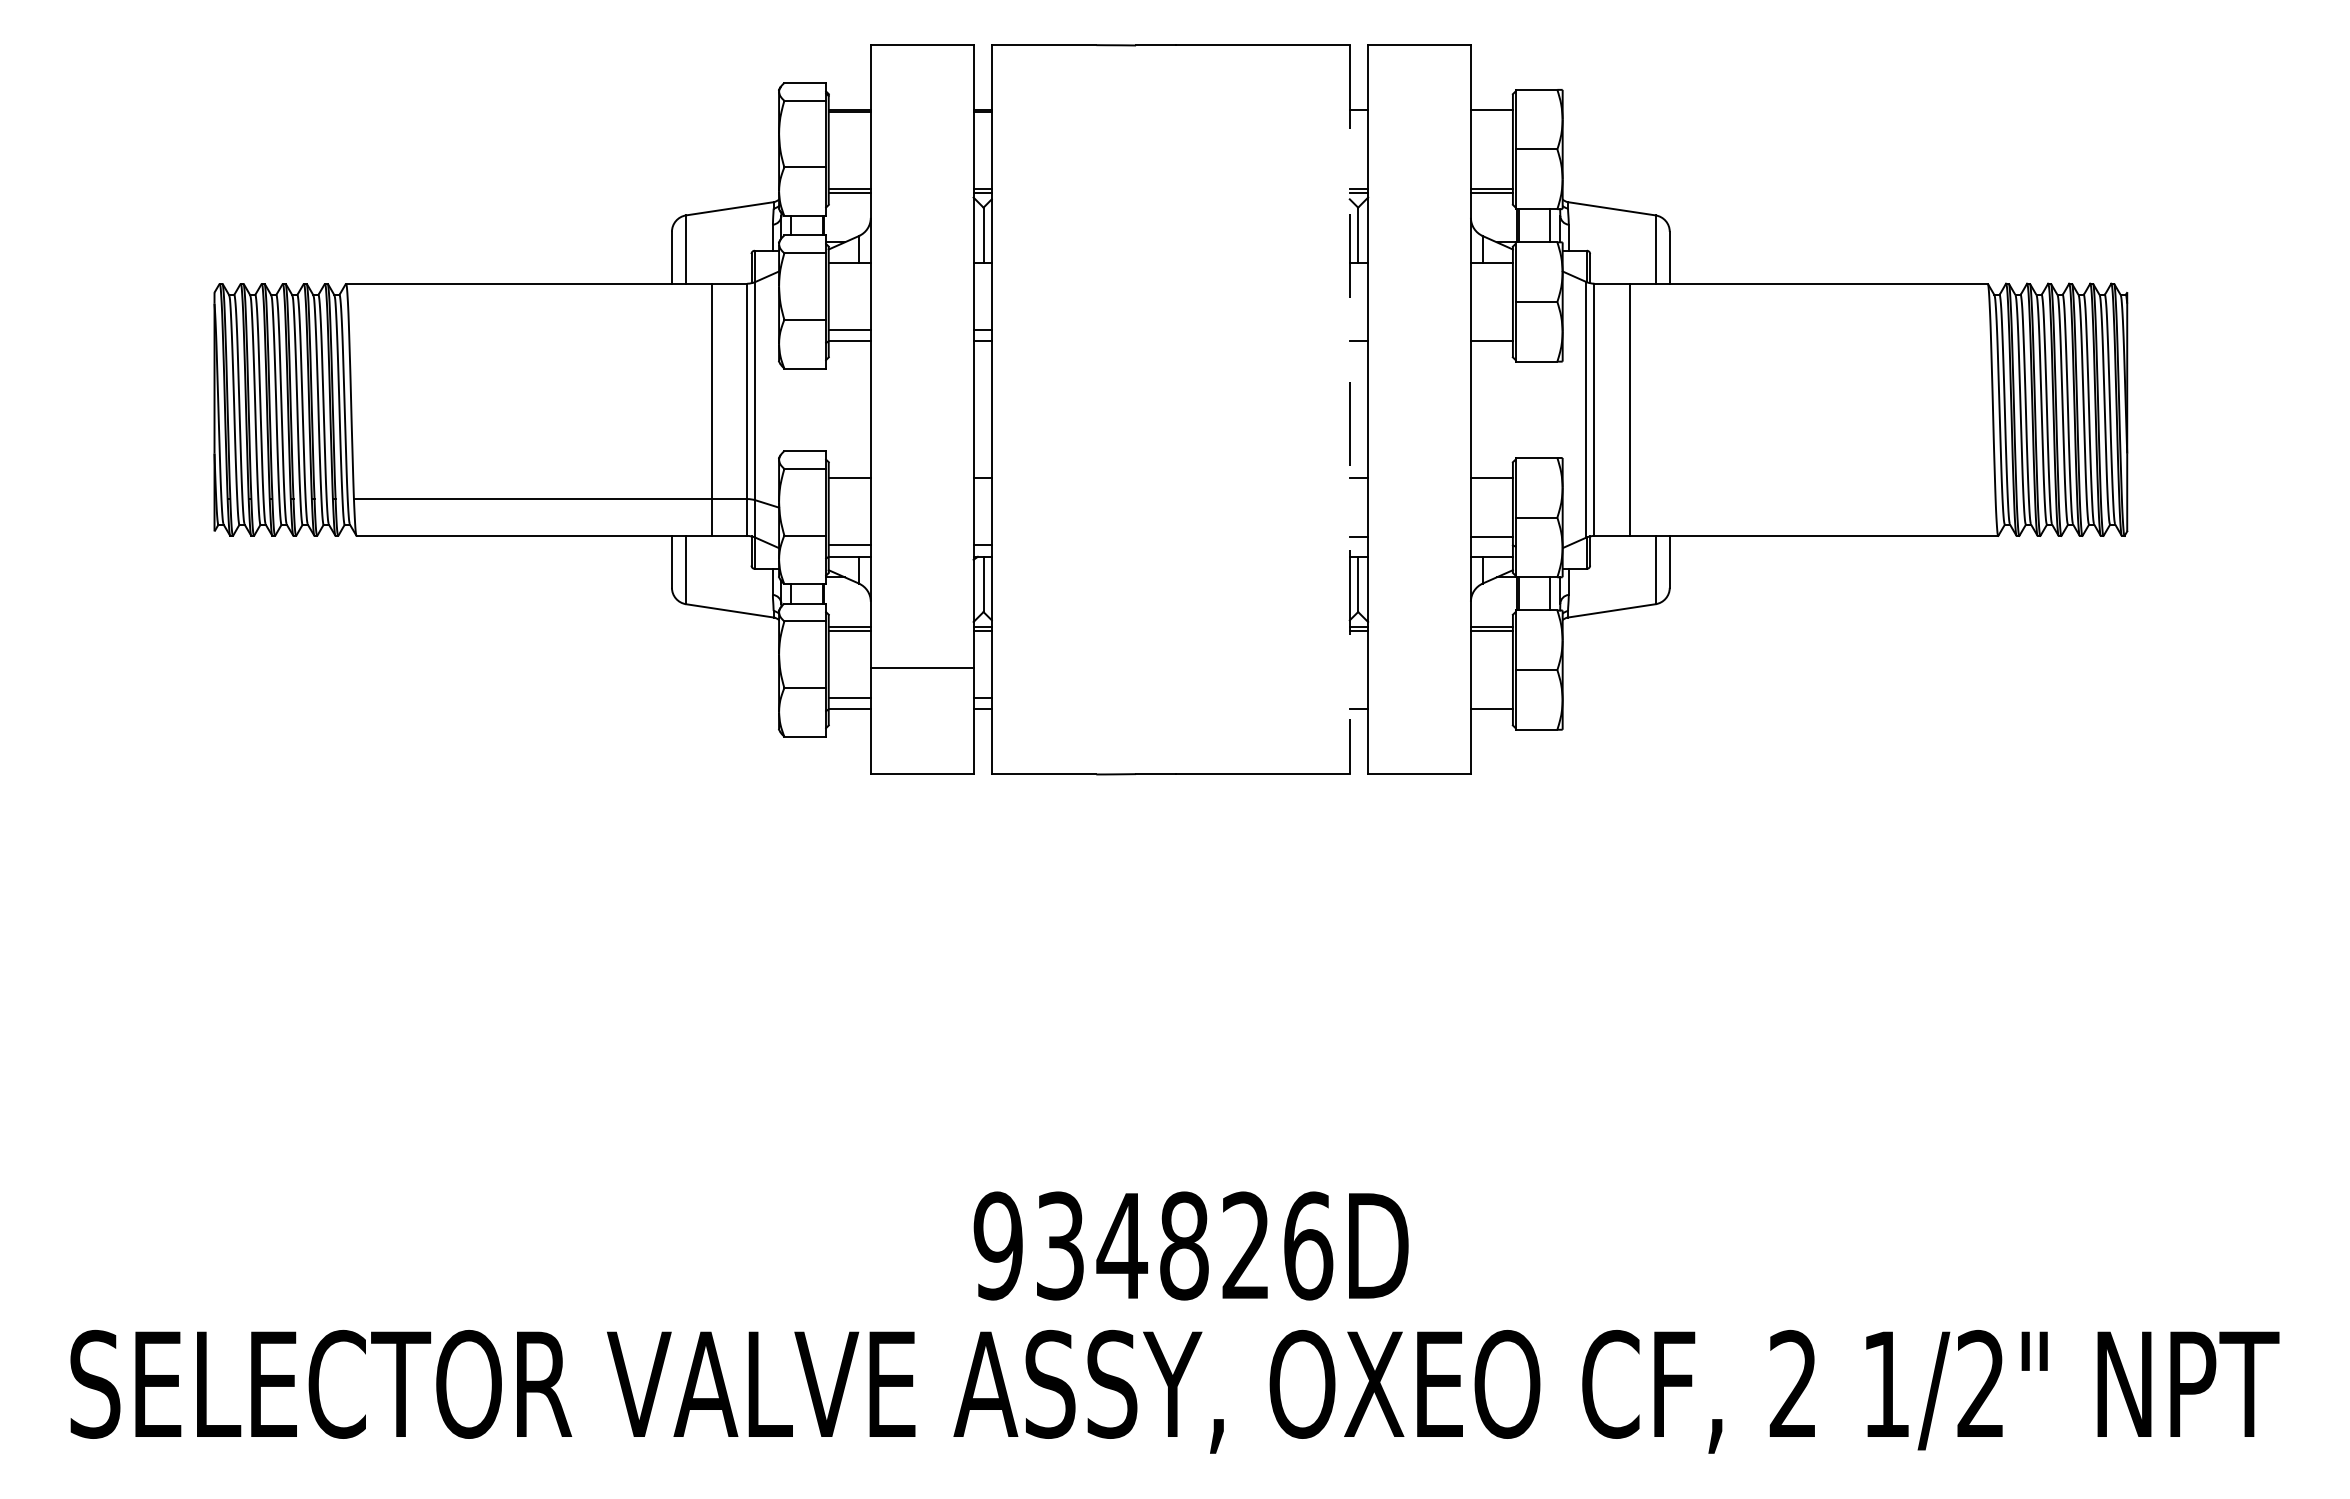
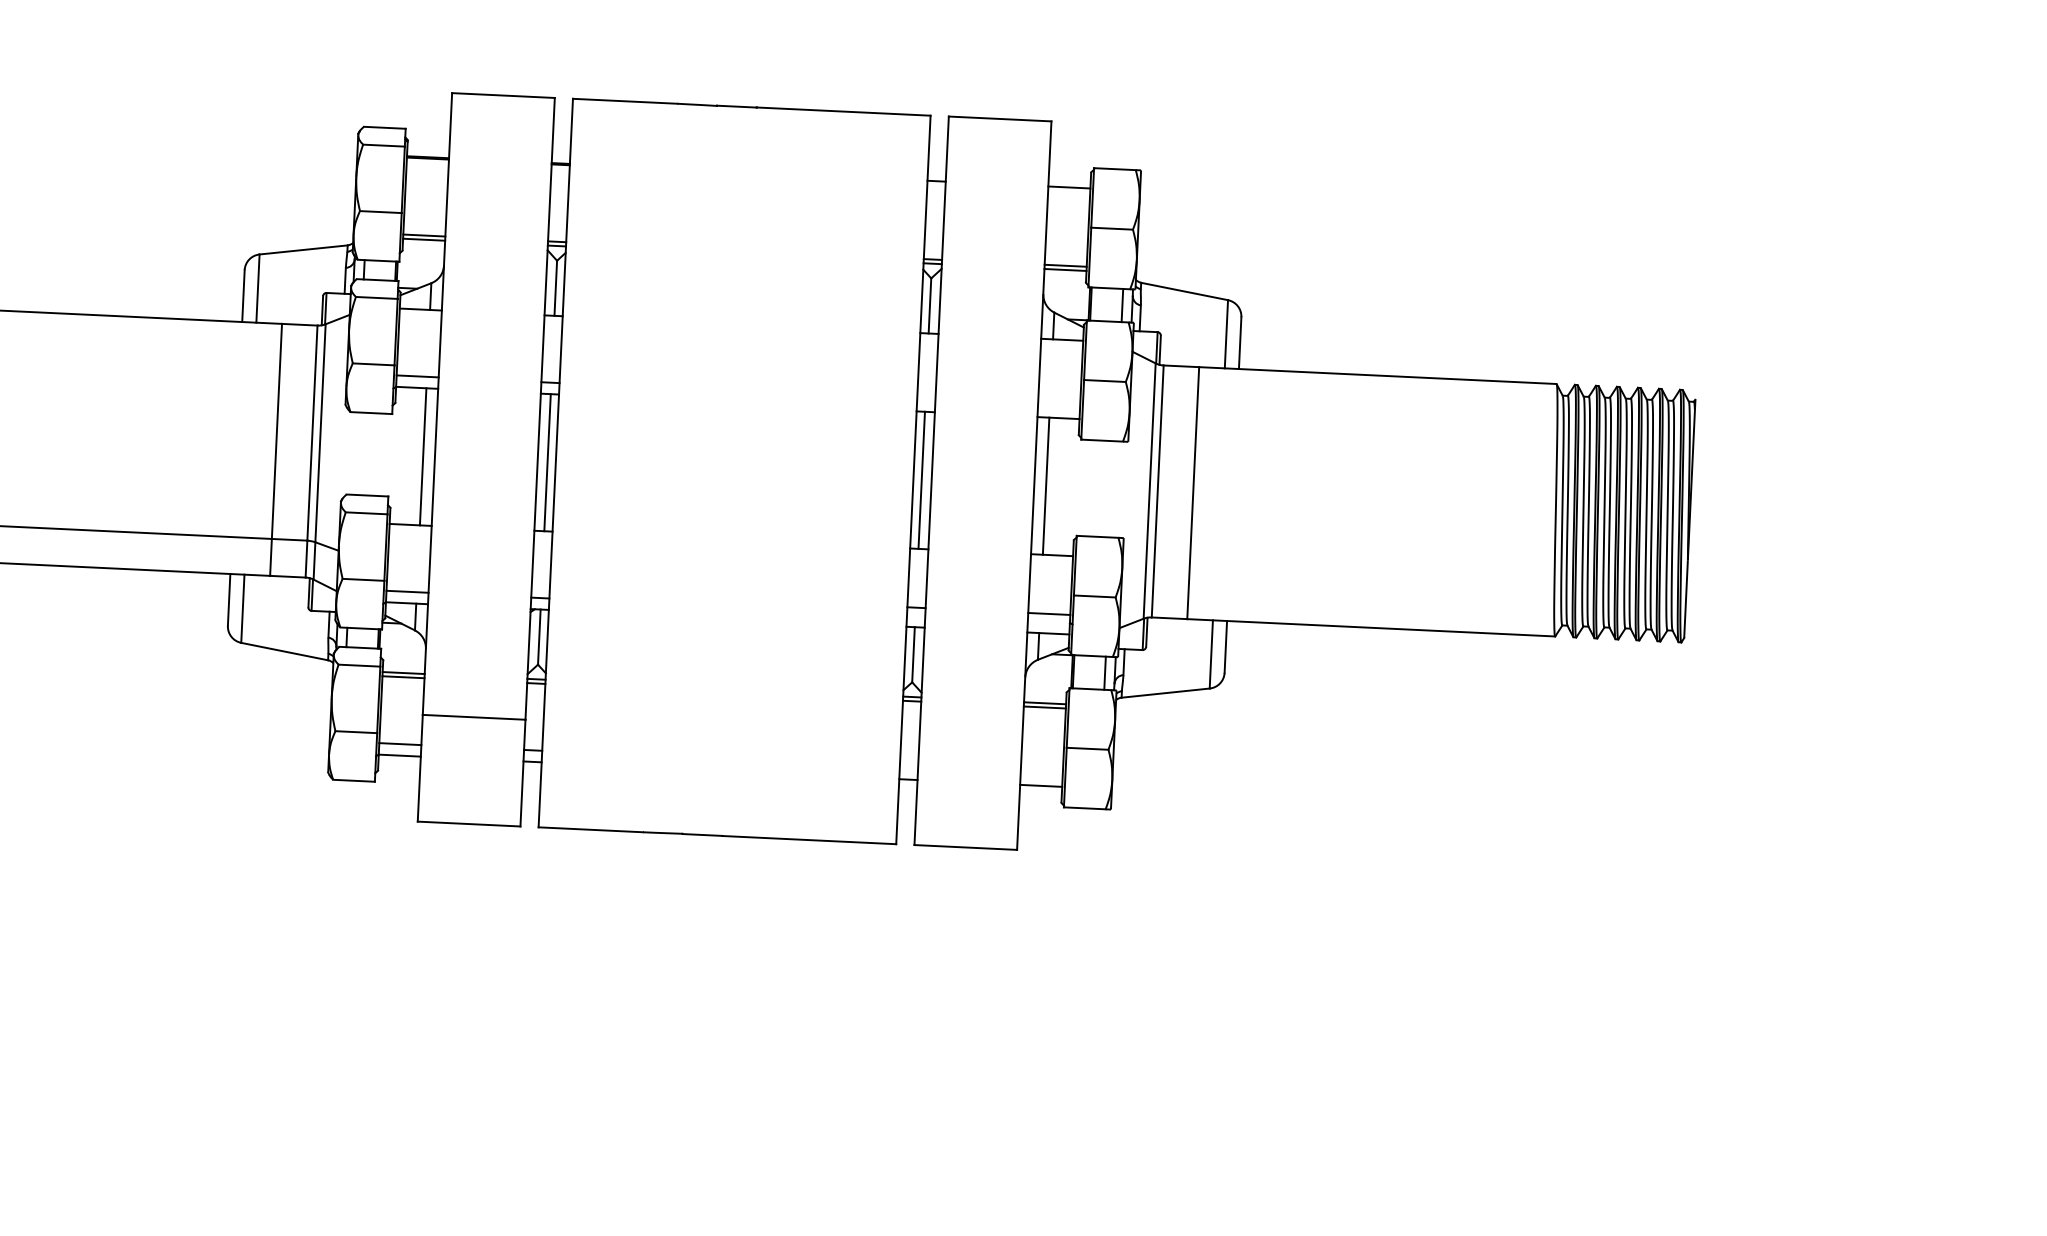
line: (859, 409) -> (423, 456), added
line: (983, 409) -> (547, 462), added
line: (1349, 409) -> (913, 479), dashed -> solid
line: (1358, 409) -> (922, 480), added
line: (1482, 409) -> (1045, 485), added

